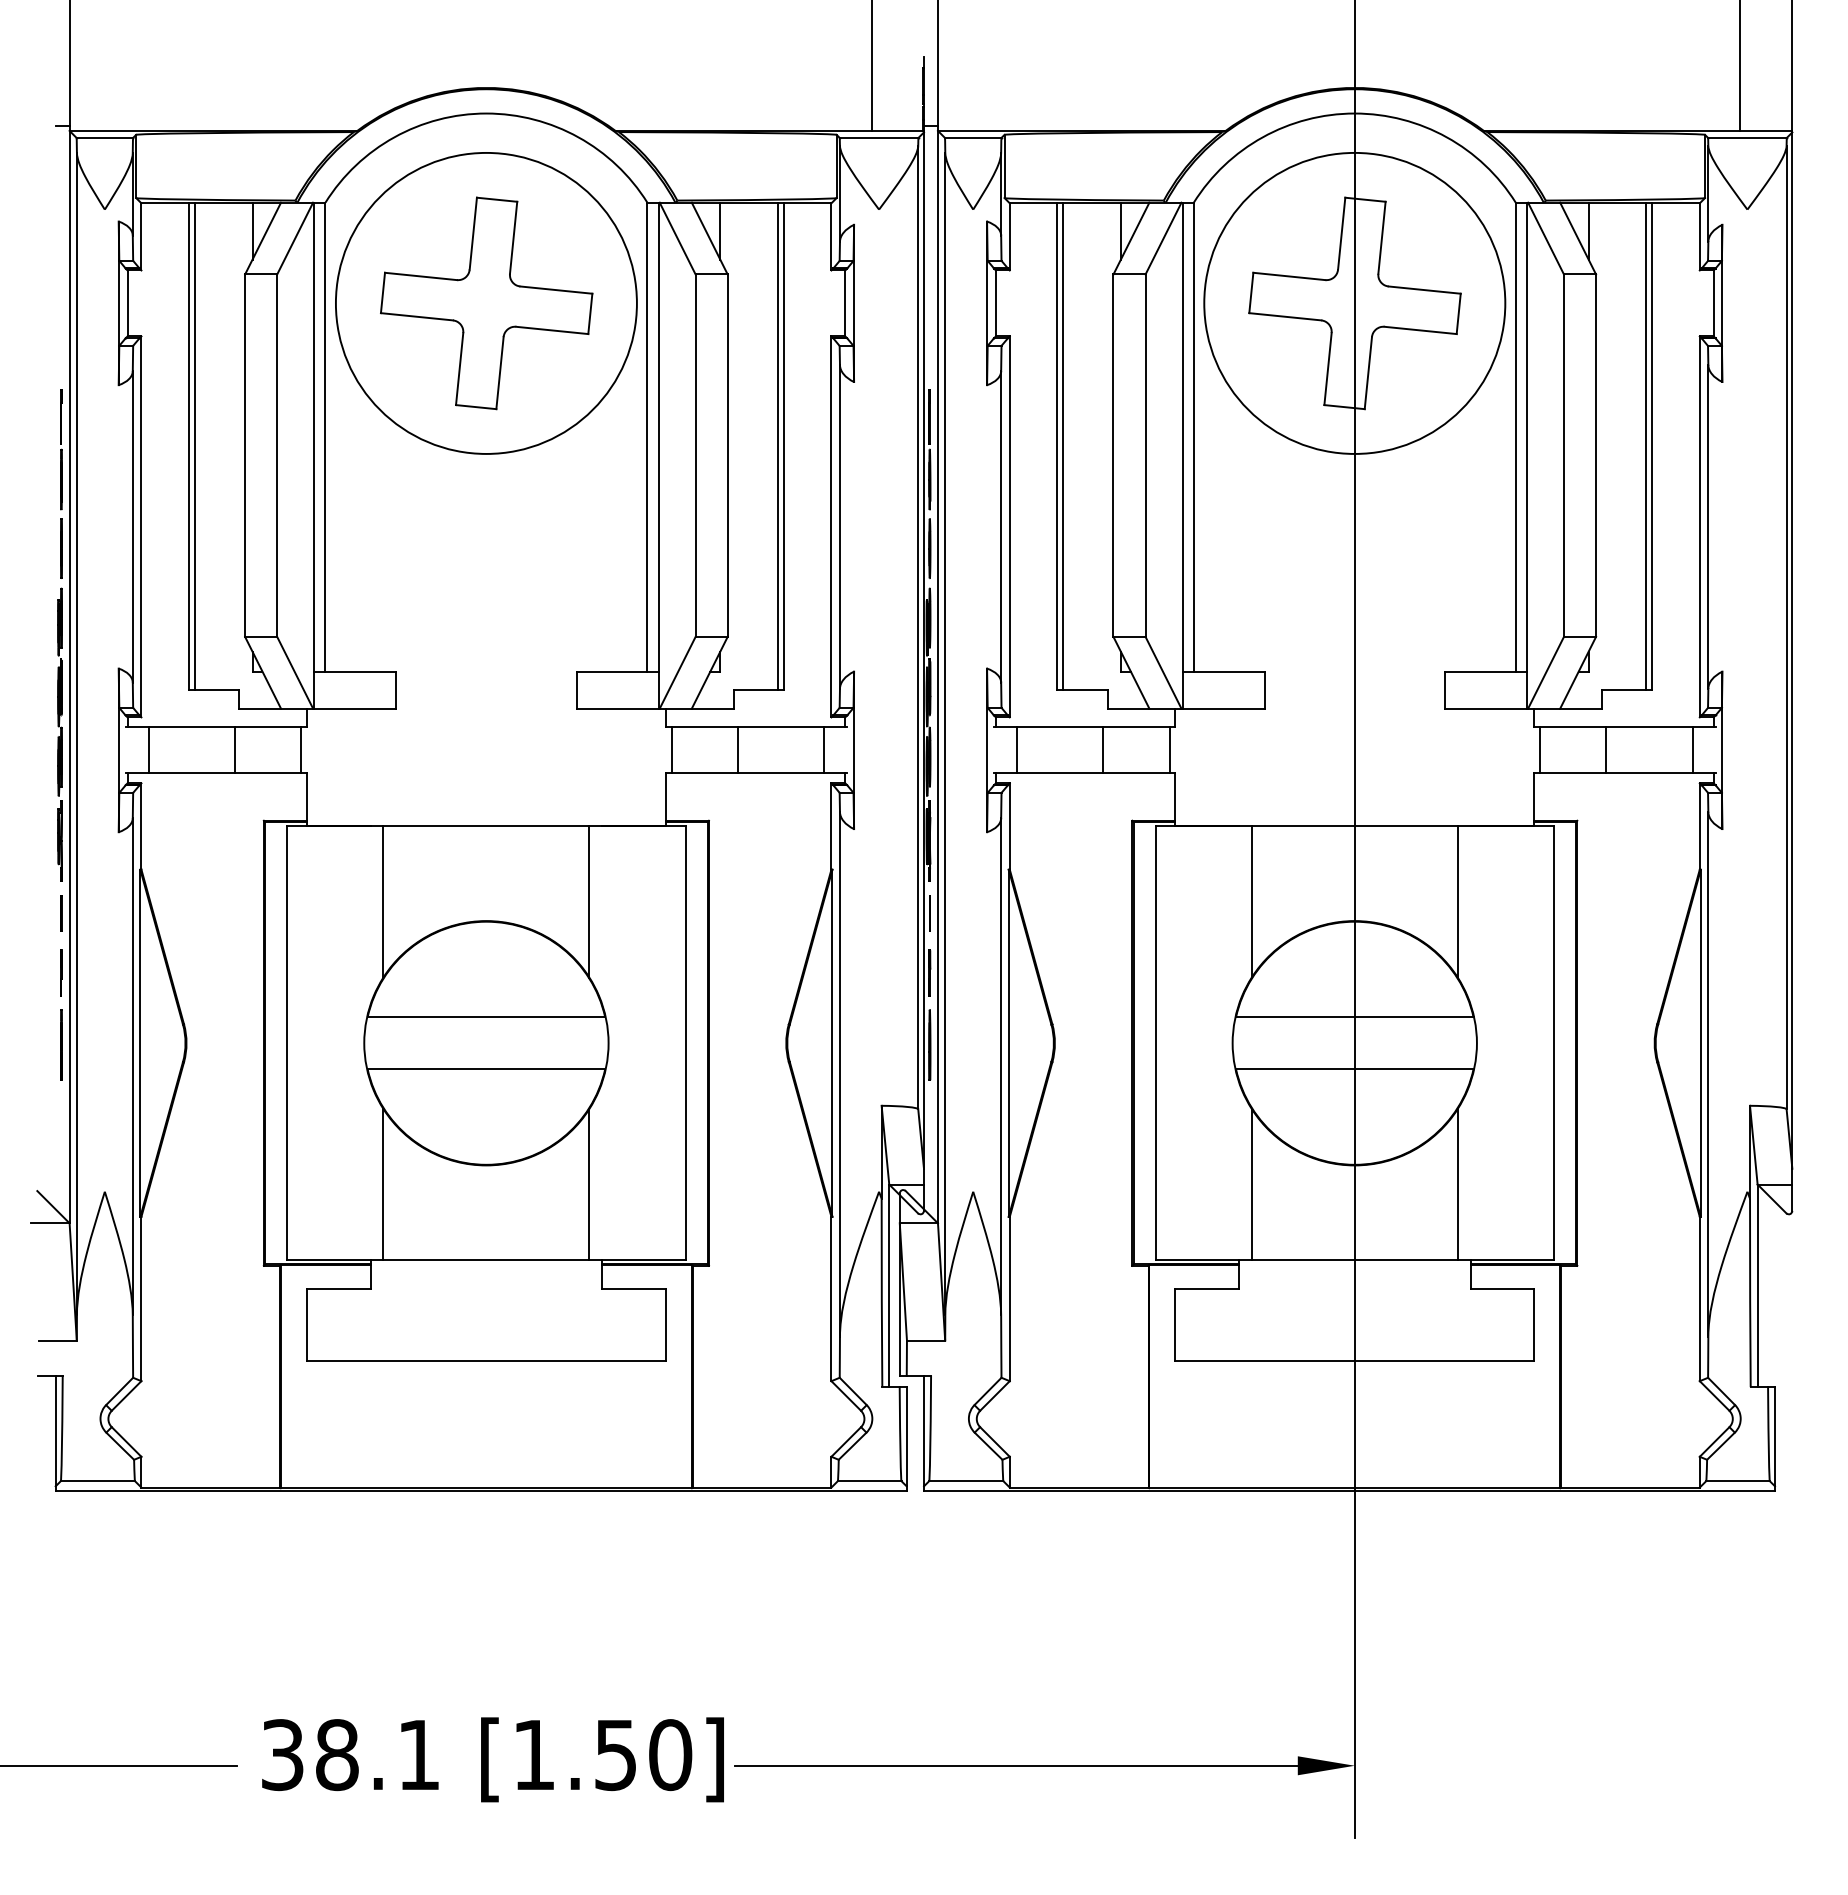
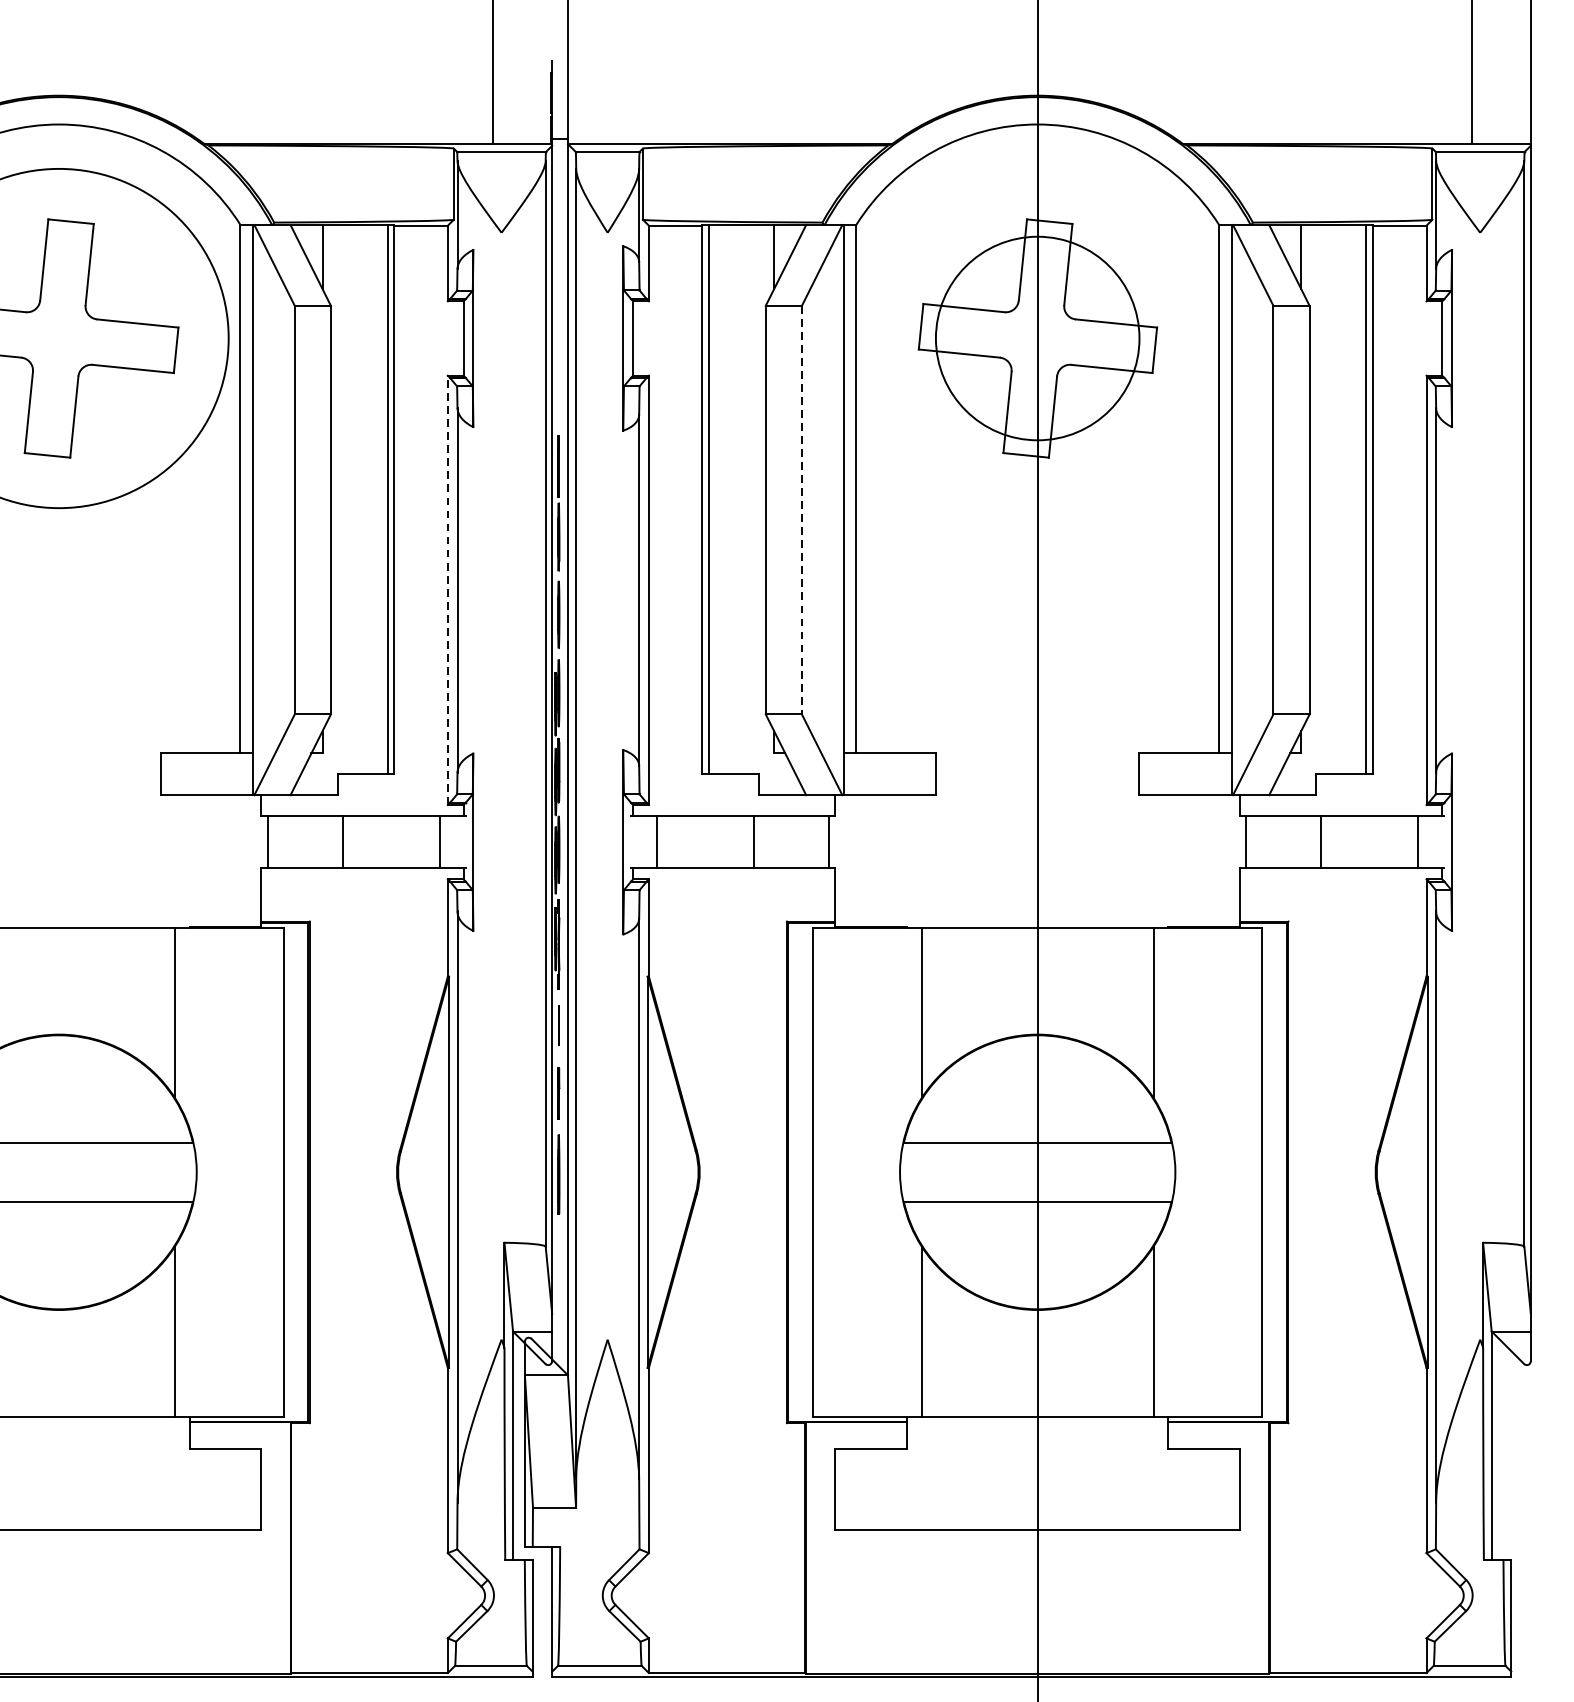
circle: (1354, 302) -> (1037, 337), size x0.6
line: (1145, 456) -> (801, 511), solid -> dashed
line: (831, 526) -> (447, 589), solid -> dashed

